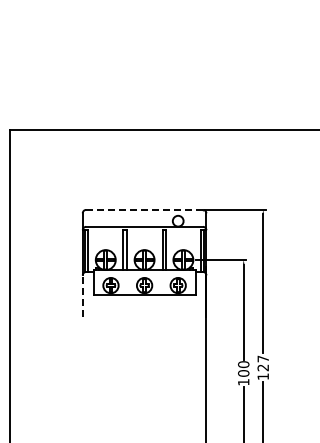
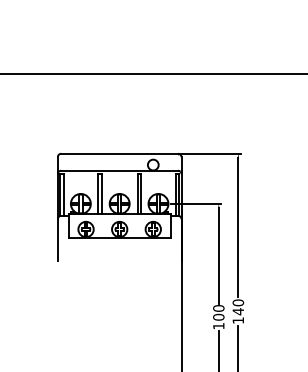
line: (145, 209) -> (120, 153), dashed -> solid
line: (82, 296) -> (57, 240), dashed -> solid
text: (262, 363) -> (237, 307), 127 -> 140

